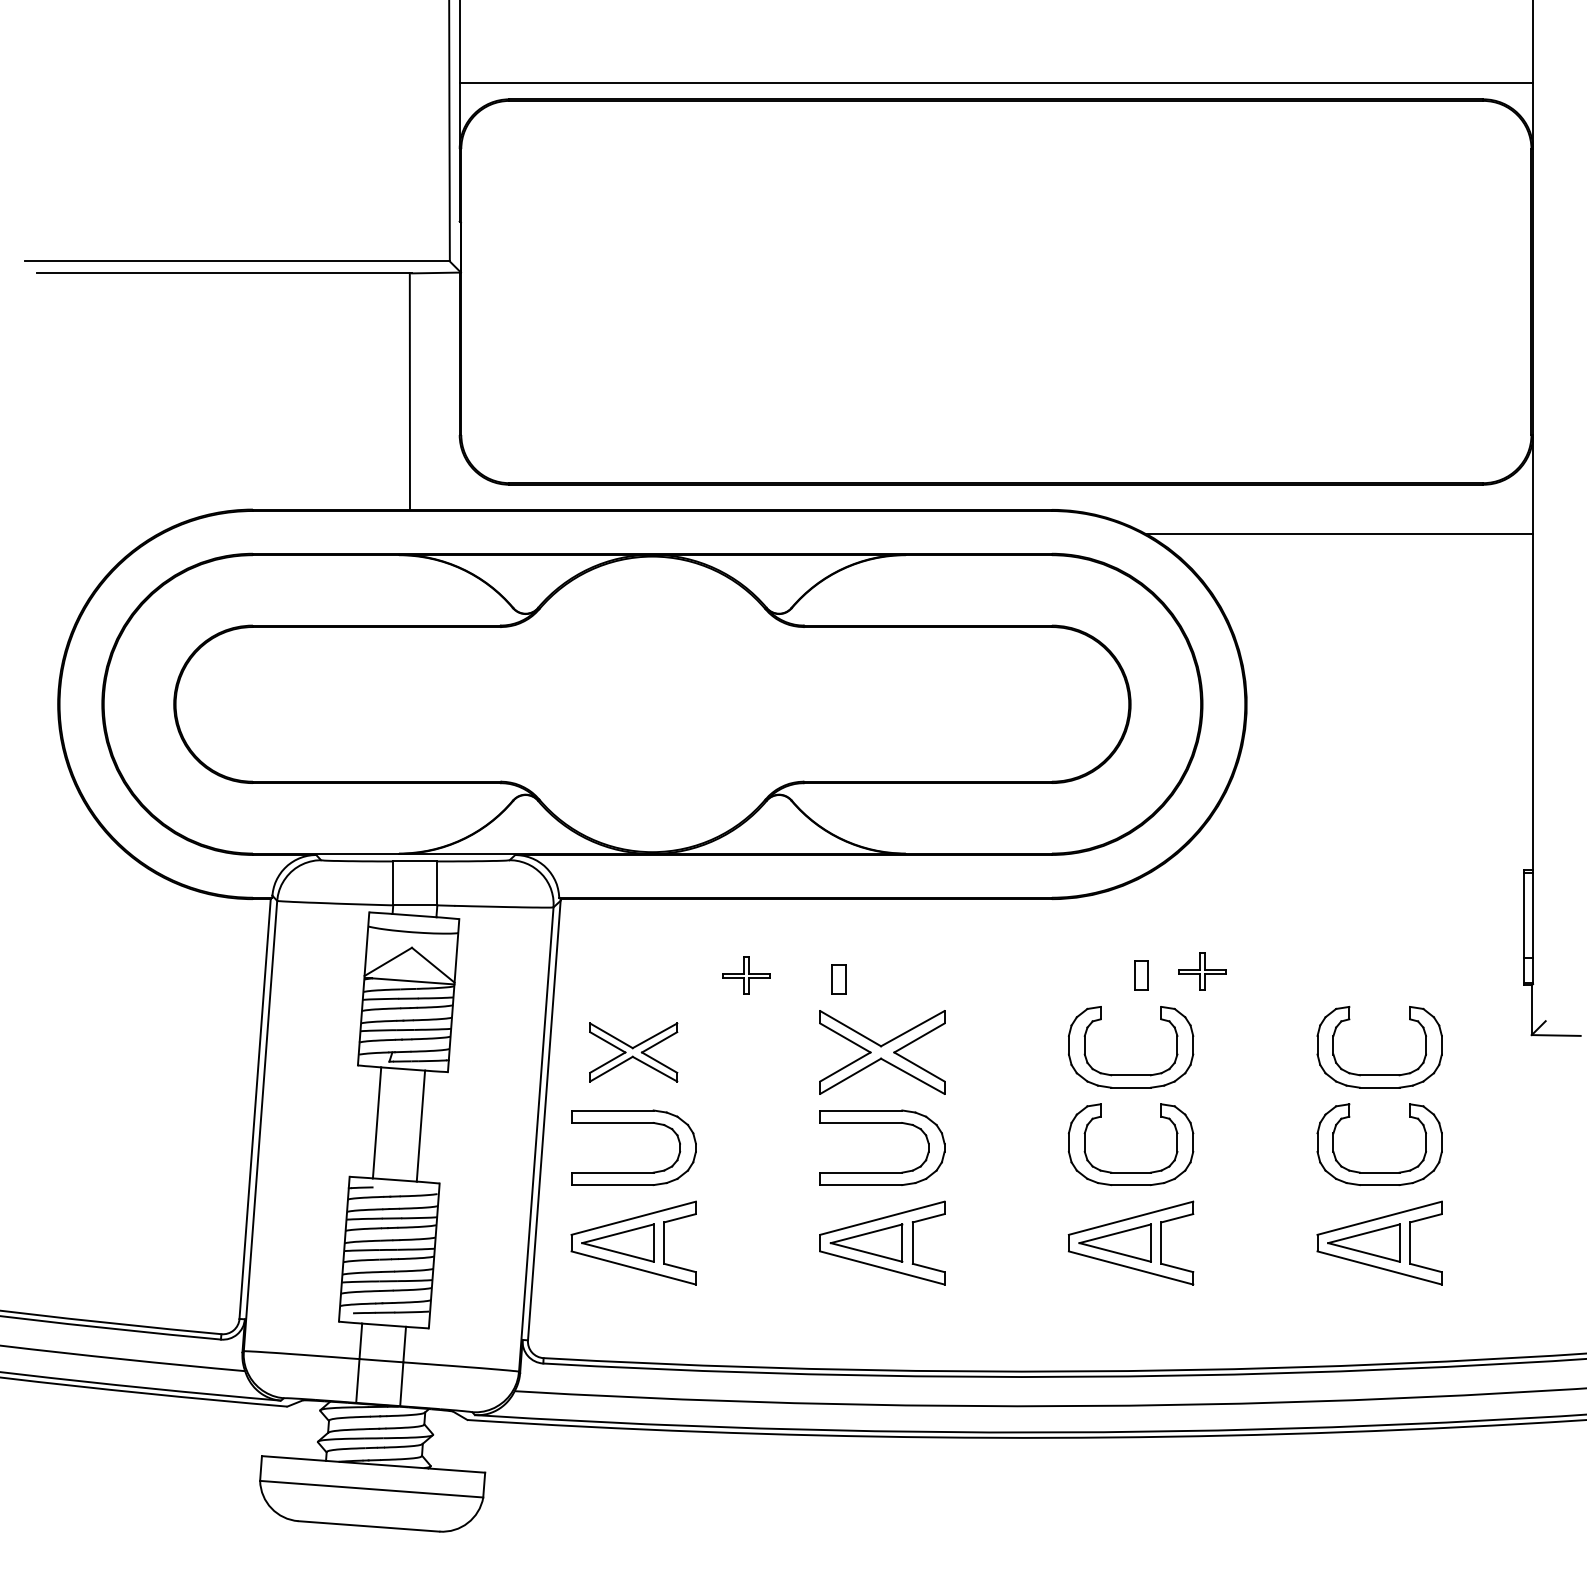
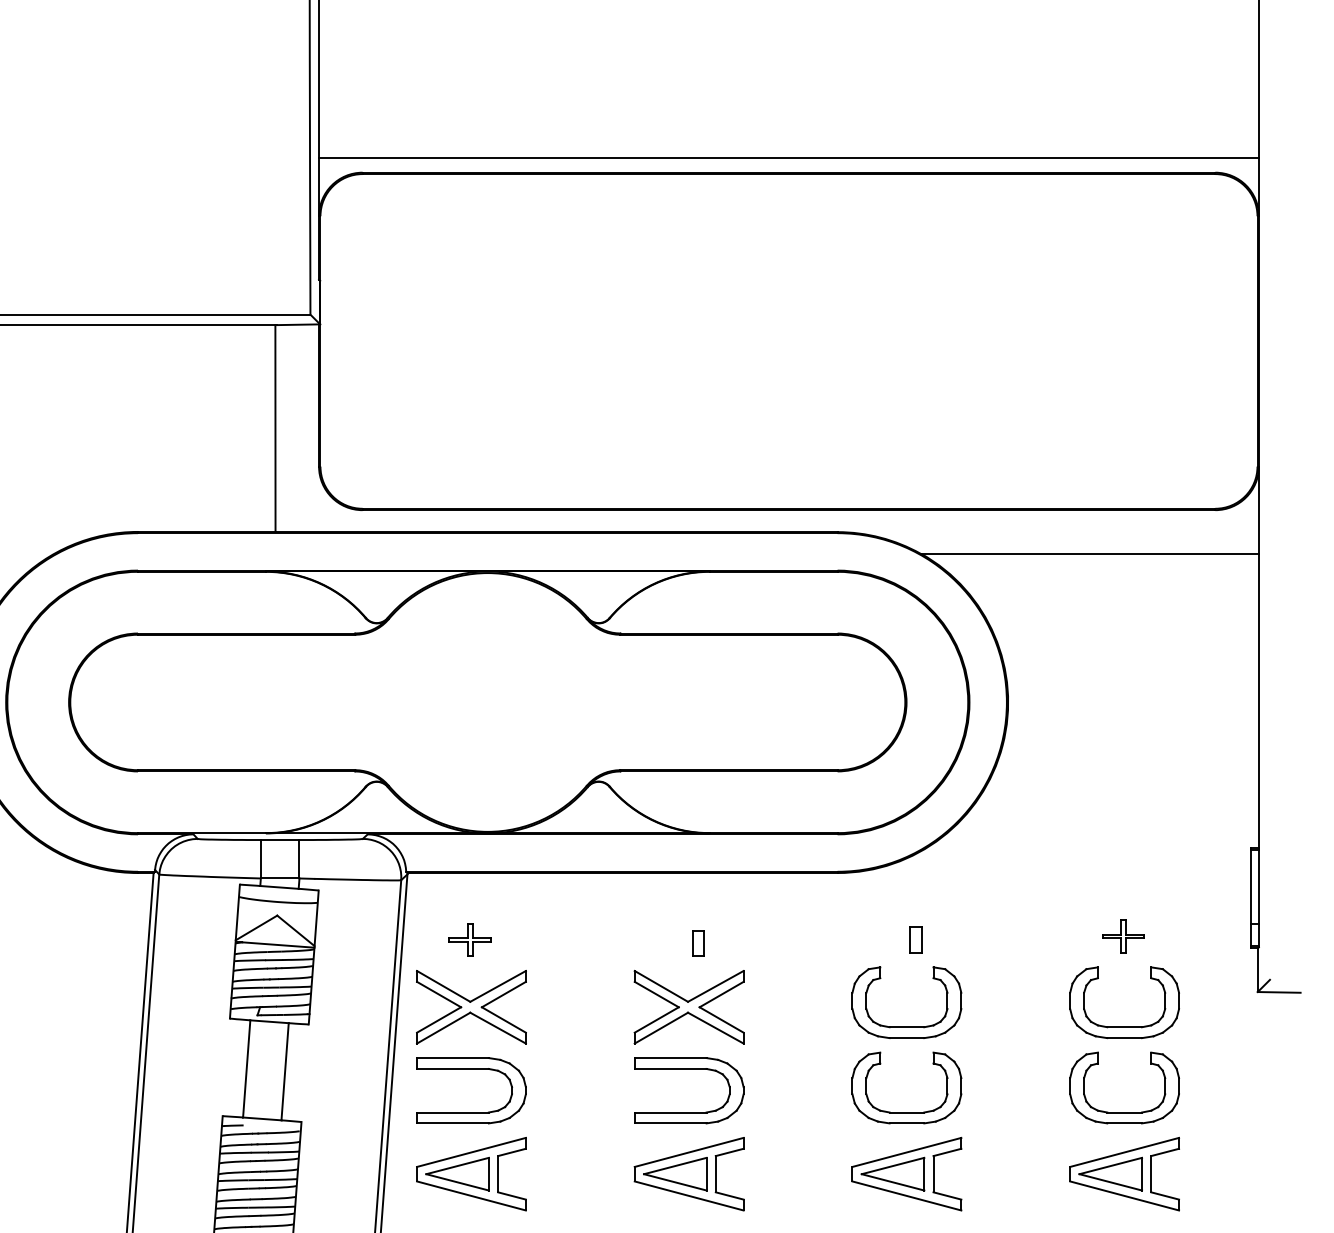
part: (1202, 971) -> (1123, 936), moved
part: (746, 975) -> (470, 939), moved
part: (838, 979) -> (698, 943), moved
part: (633, 1052) -> (471, 1007), size x1.43

